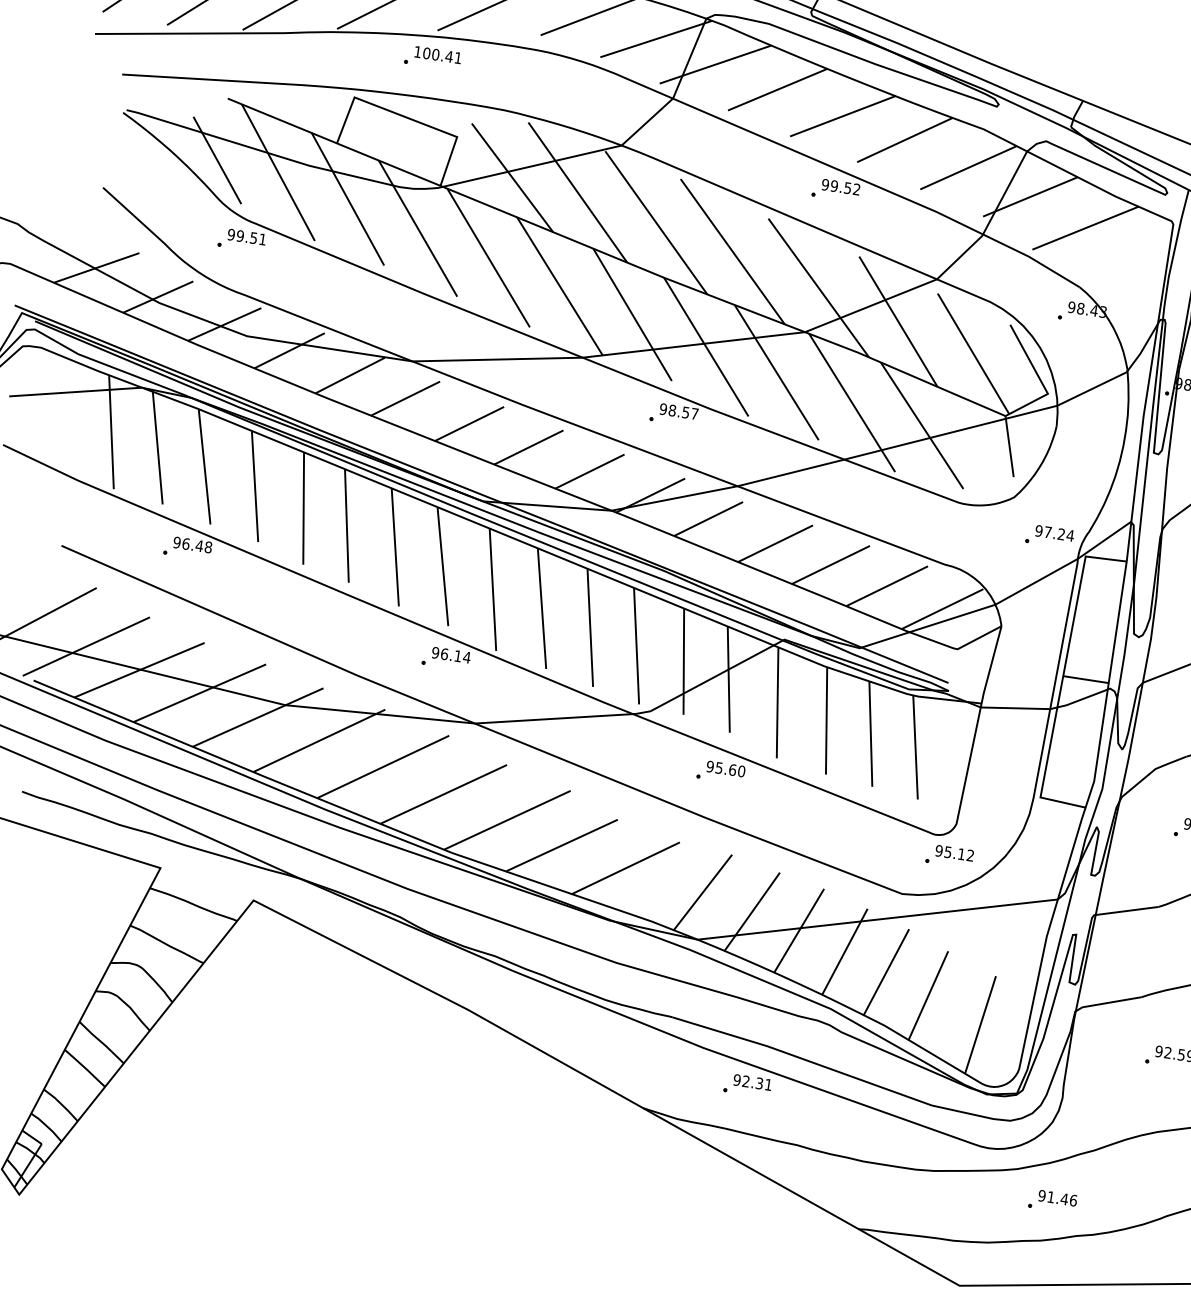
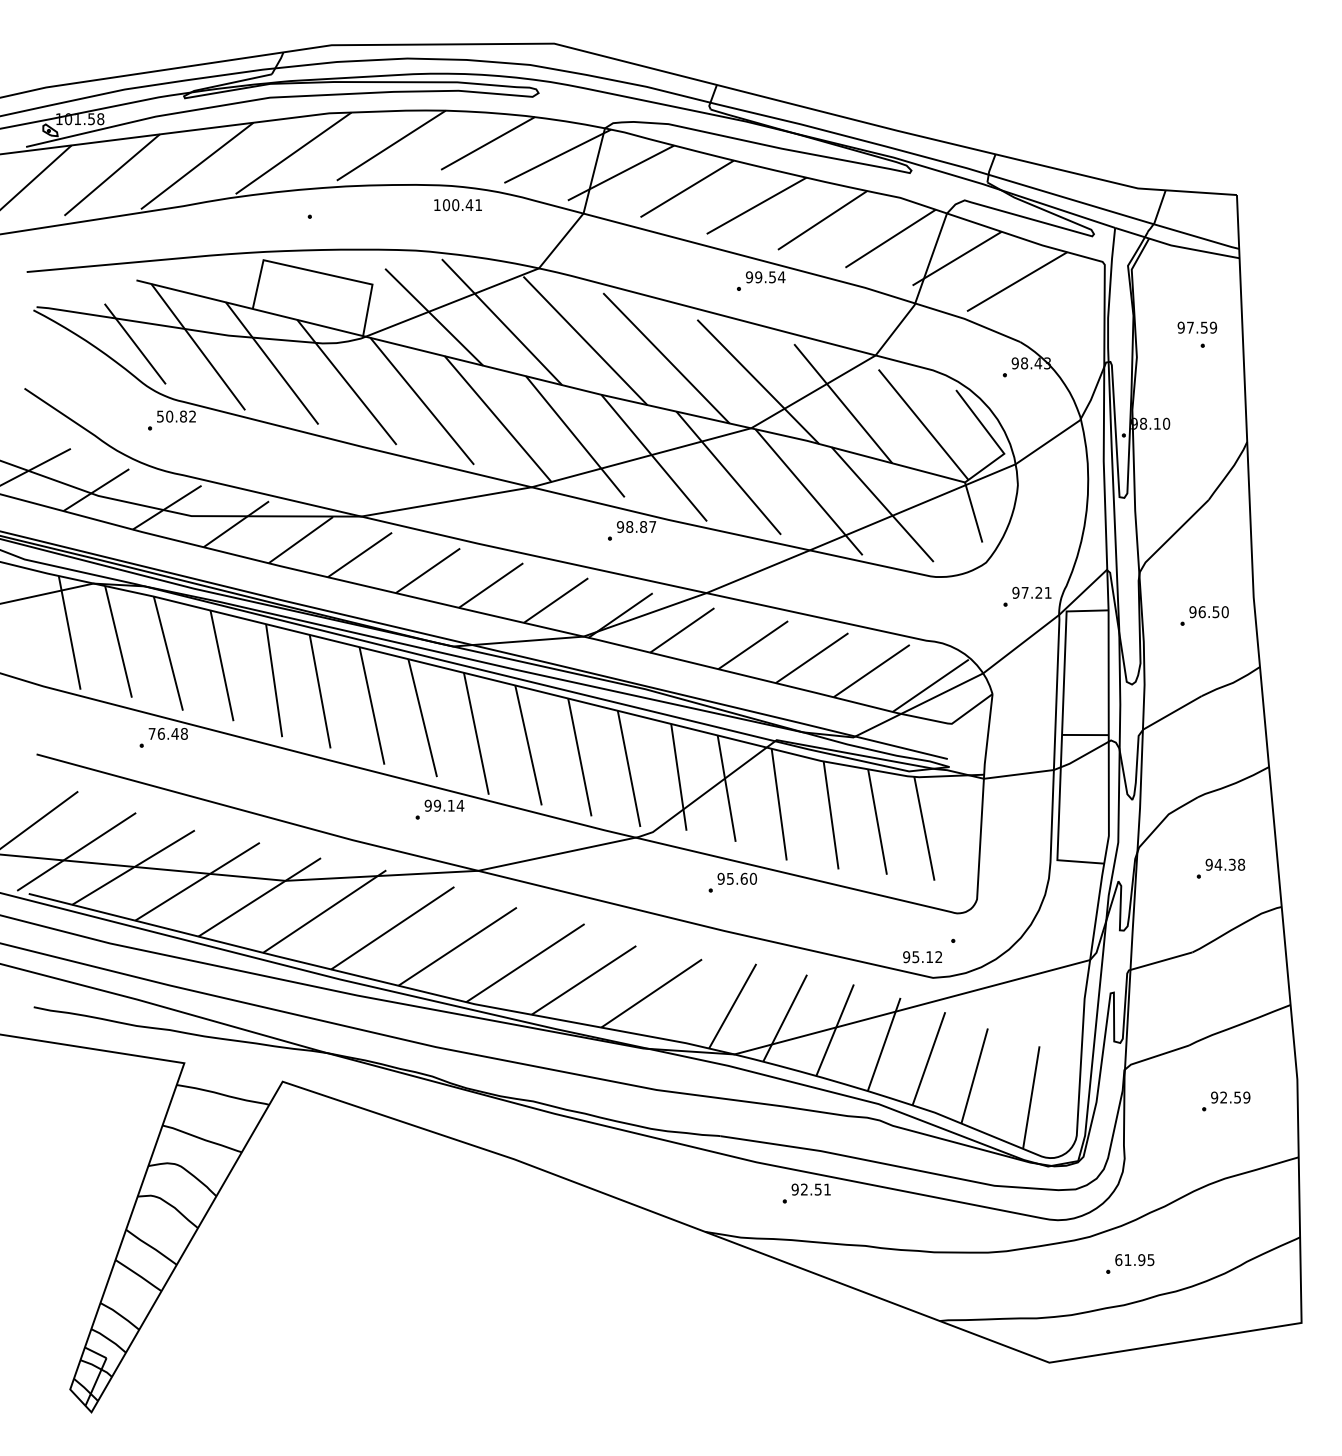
text: (437, 55) -> (457, 205), moved
text: (856, 189) -> (781, 277), 99.52 -> 99.54
text: (246, 236) -> (175, 416), 99.51 -> 50.82
text: (685, 412) -> (643, 526), 98.57 -> 98.87
text: (1069, 535) -> (1047, 592), 97.24 -> 97.21
text: (176, 542) -> (151, 733), 96.48 -> 76.48
text: (444, 653) -> (437, 805), 96.14 -> 99.14
text: (954, 853) -> (922, 957), moved
text: (759, 1082) -> (818, 1188), 92.31 -> 92.51
text: (1057, 1198) -> (1134, 1260), 91.46 -> 61.95

